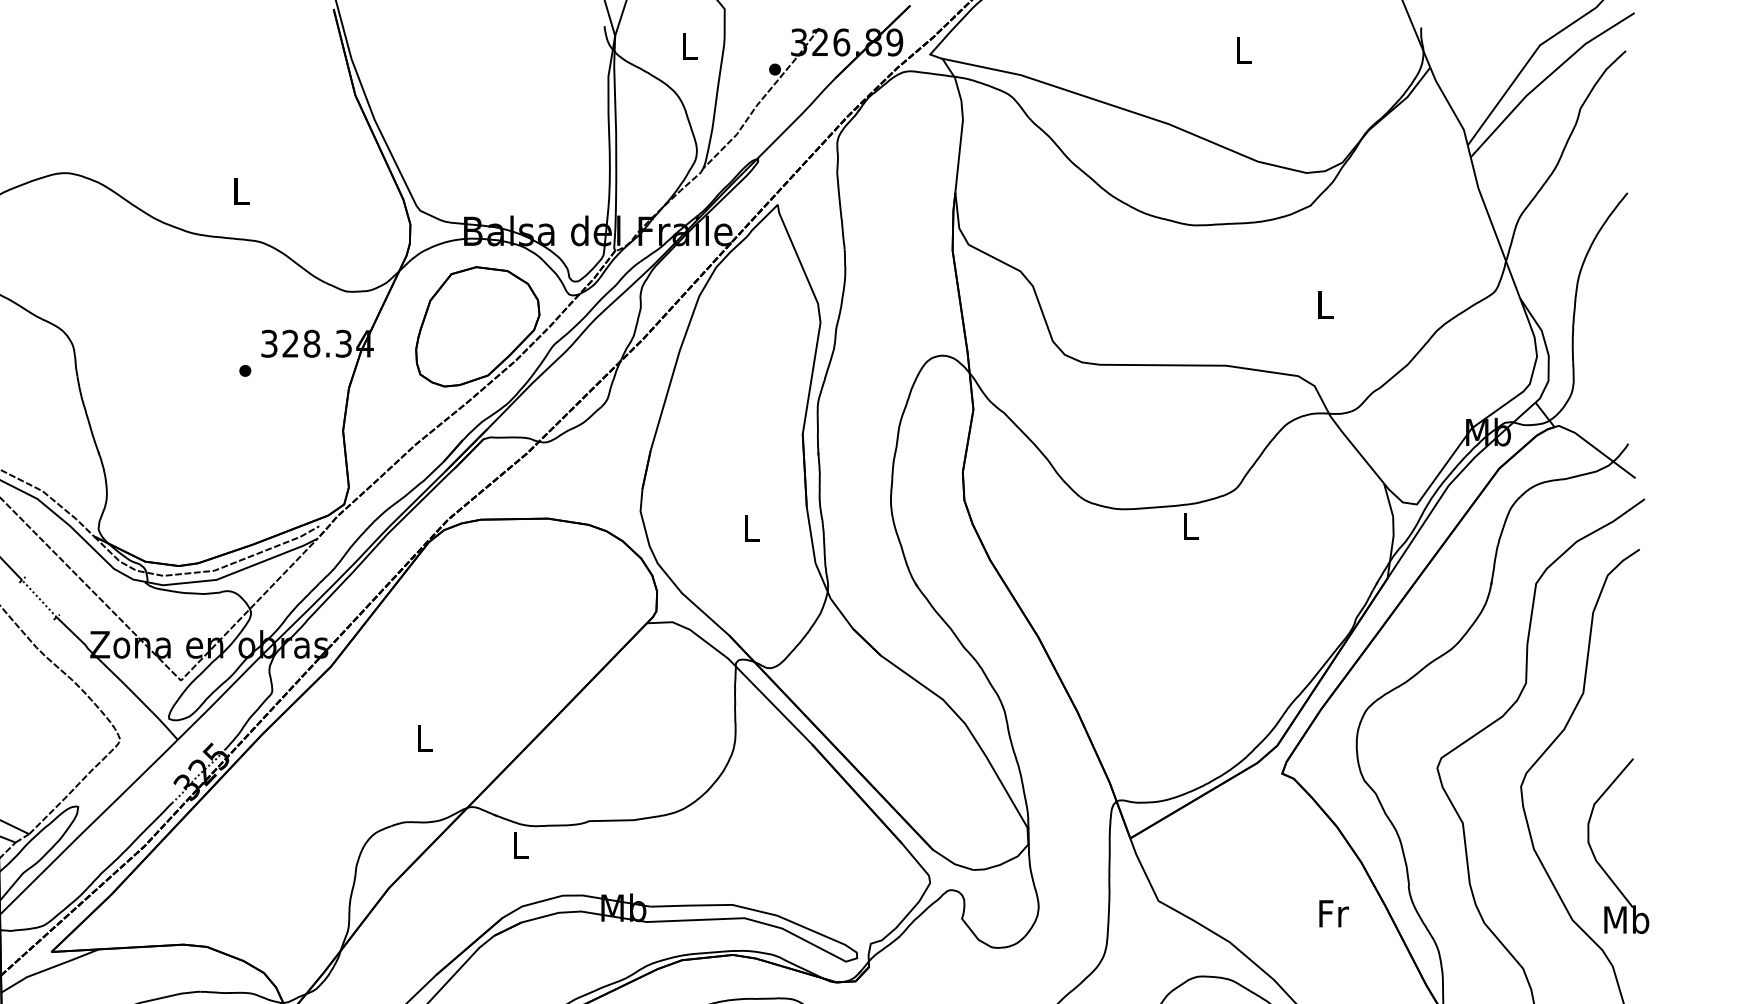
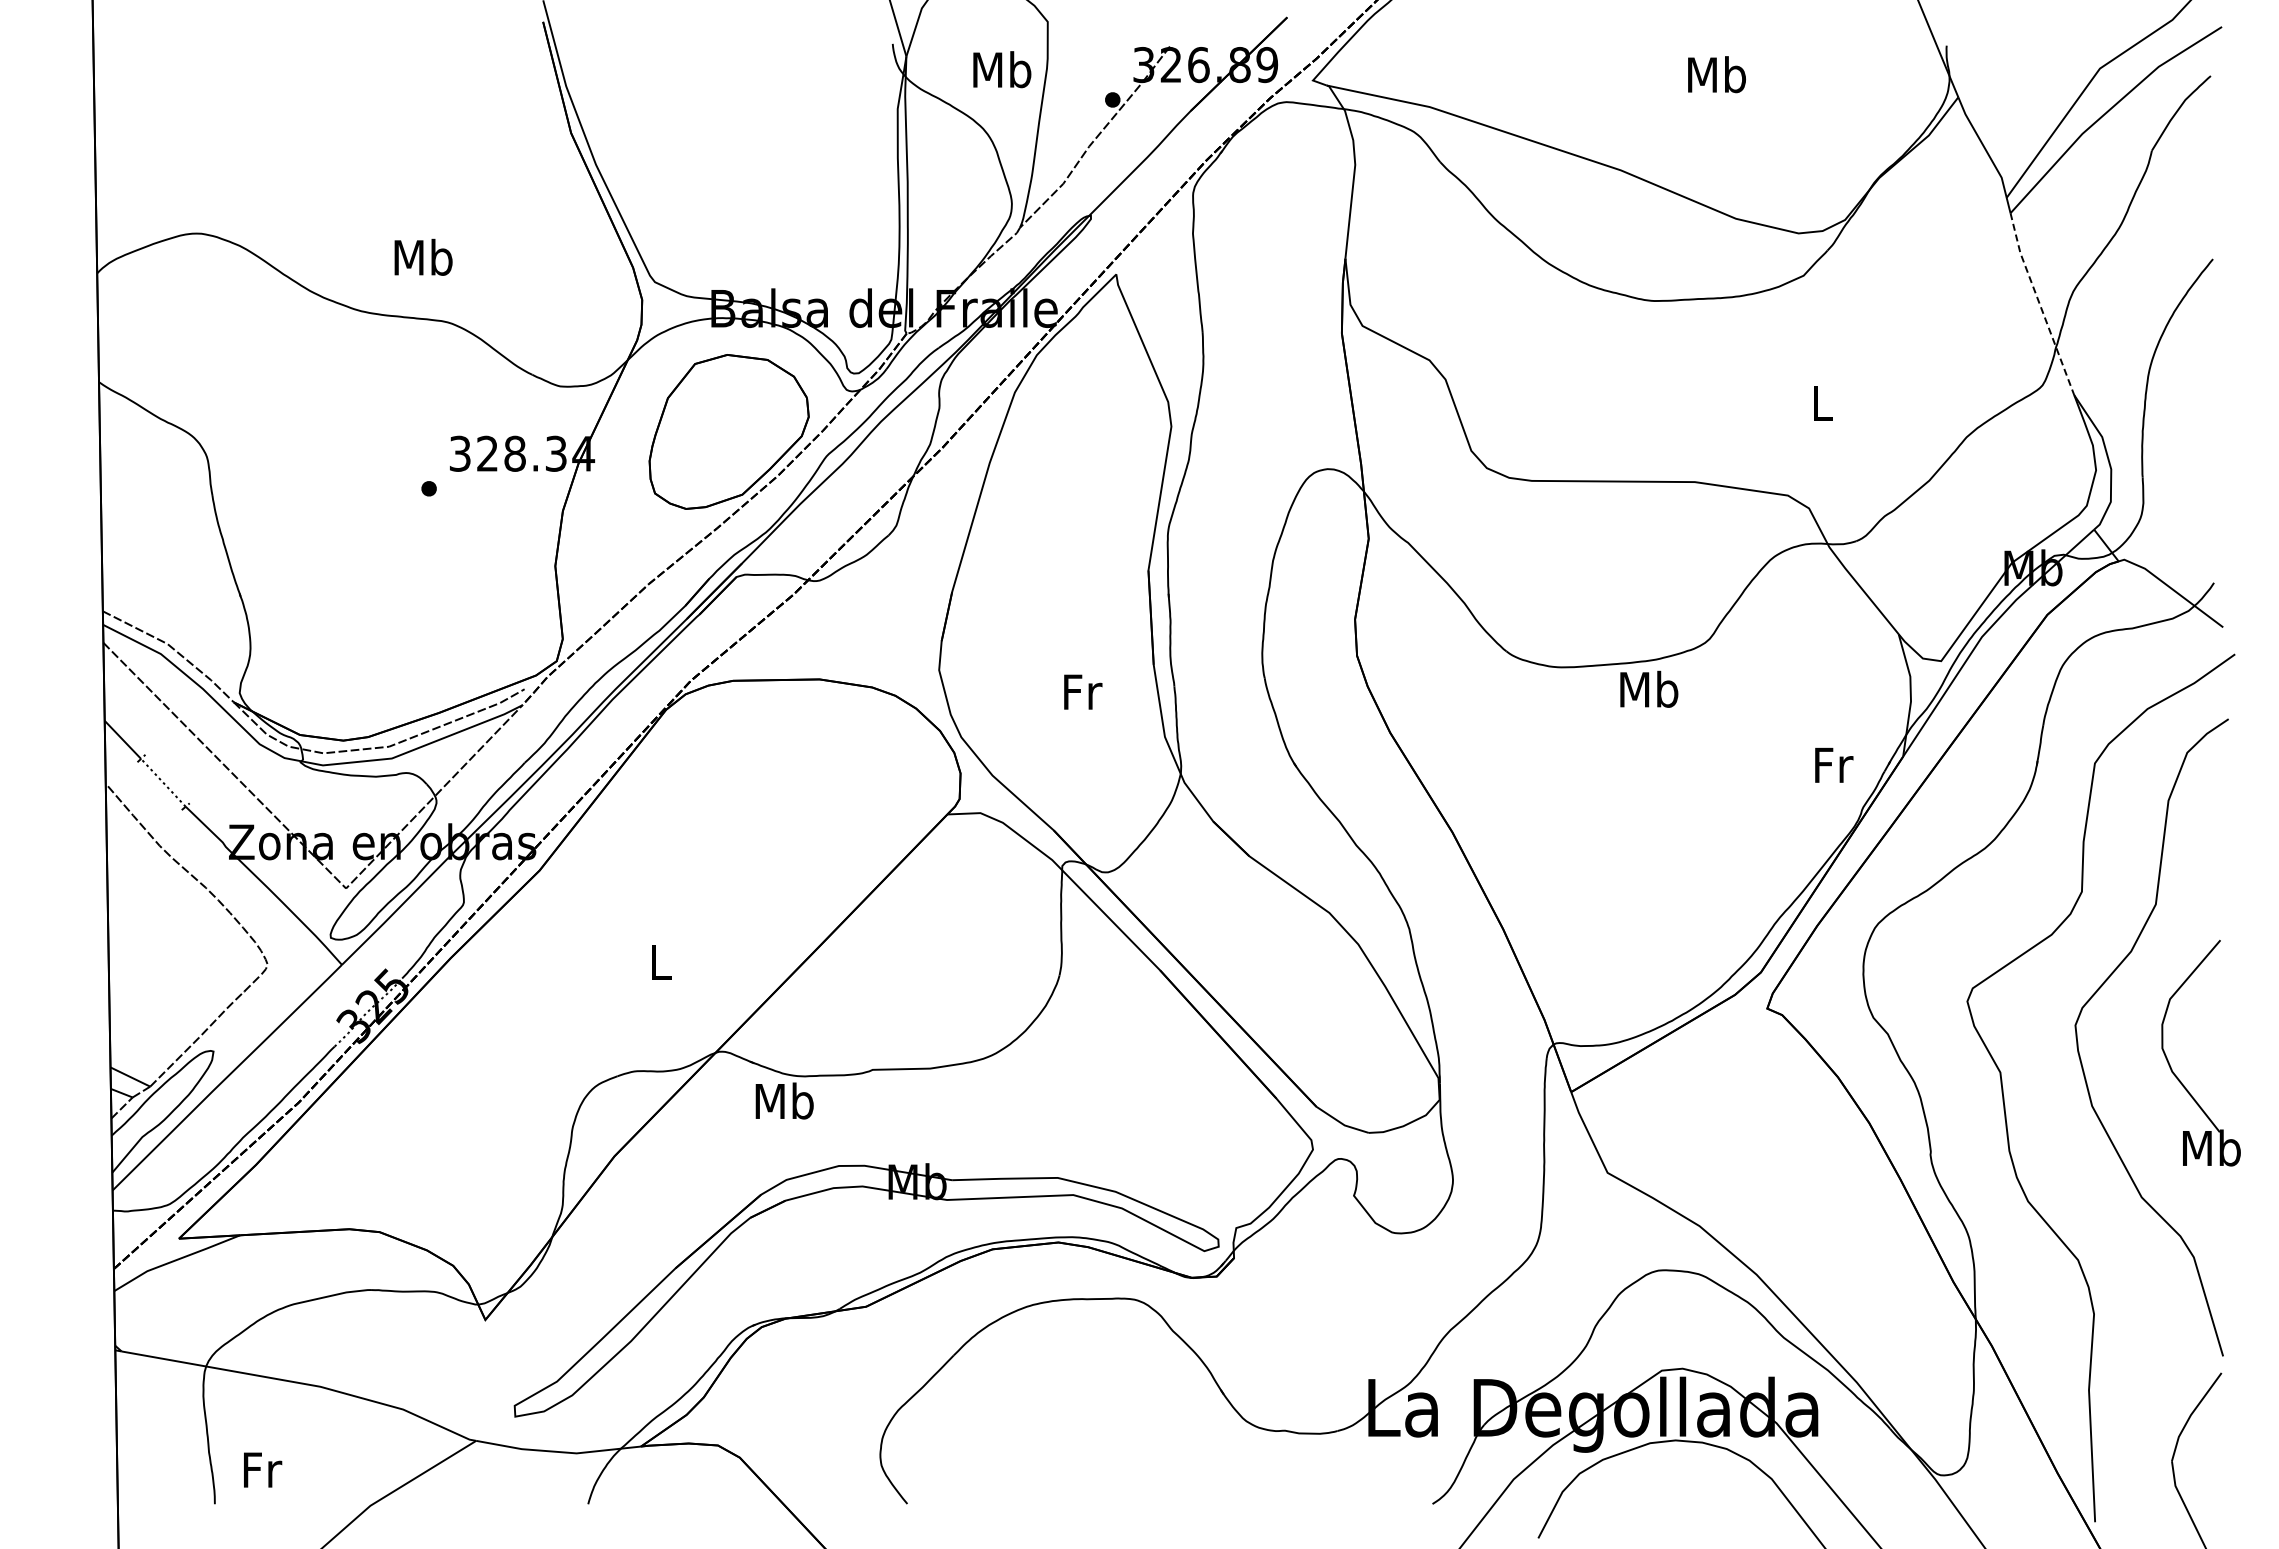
text: (689, 45) -> (1002, 69), L -> Mb
text: (1242, 49) -> (1716, 74), L -> Mb
text: (240, 190) -> (423, 256), L -> Mb
line: (1493, 228) -> (2039, 304), solid -> dashed
text: (1190, 525) -> (1649, 688), L -> Mb
text: (752, 527) -> (1083, 691), L -> Fr
text: (520, 844) -> (784, 1100), L -> Mb
part: (1595, 856) -> (2171, 1066), moved
text: (1334, 913) -> (1834, 765), moved

